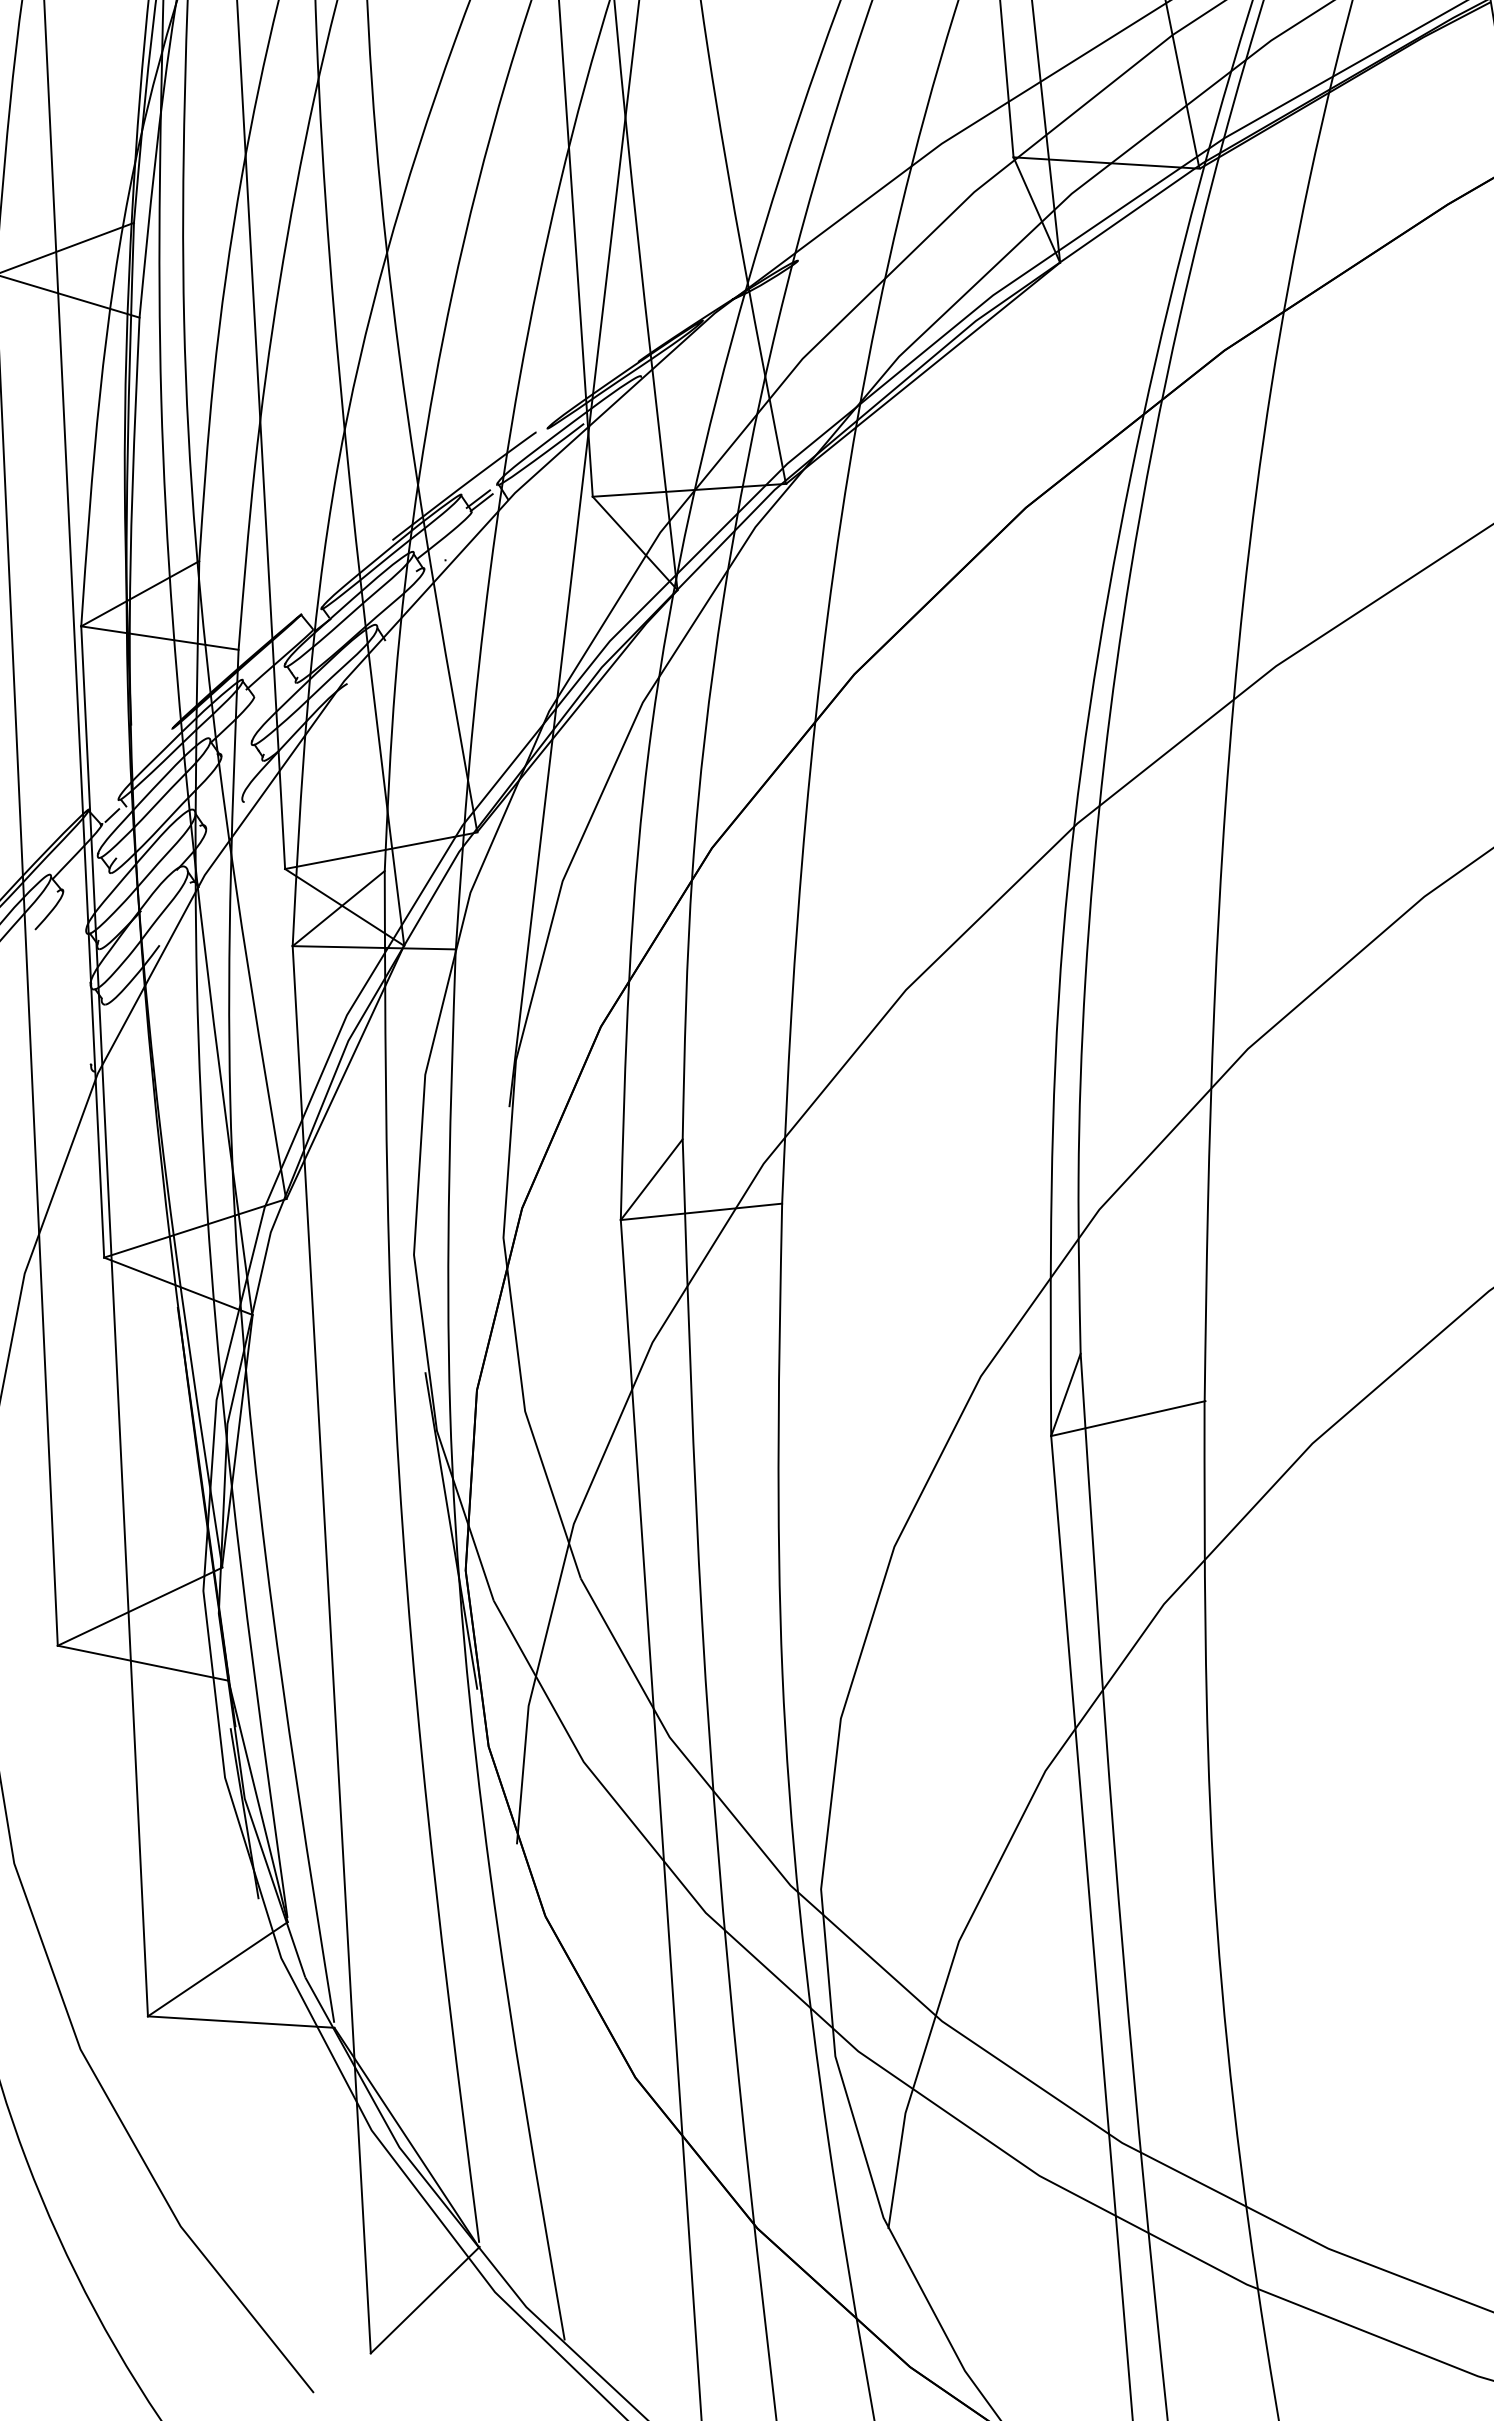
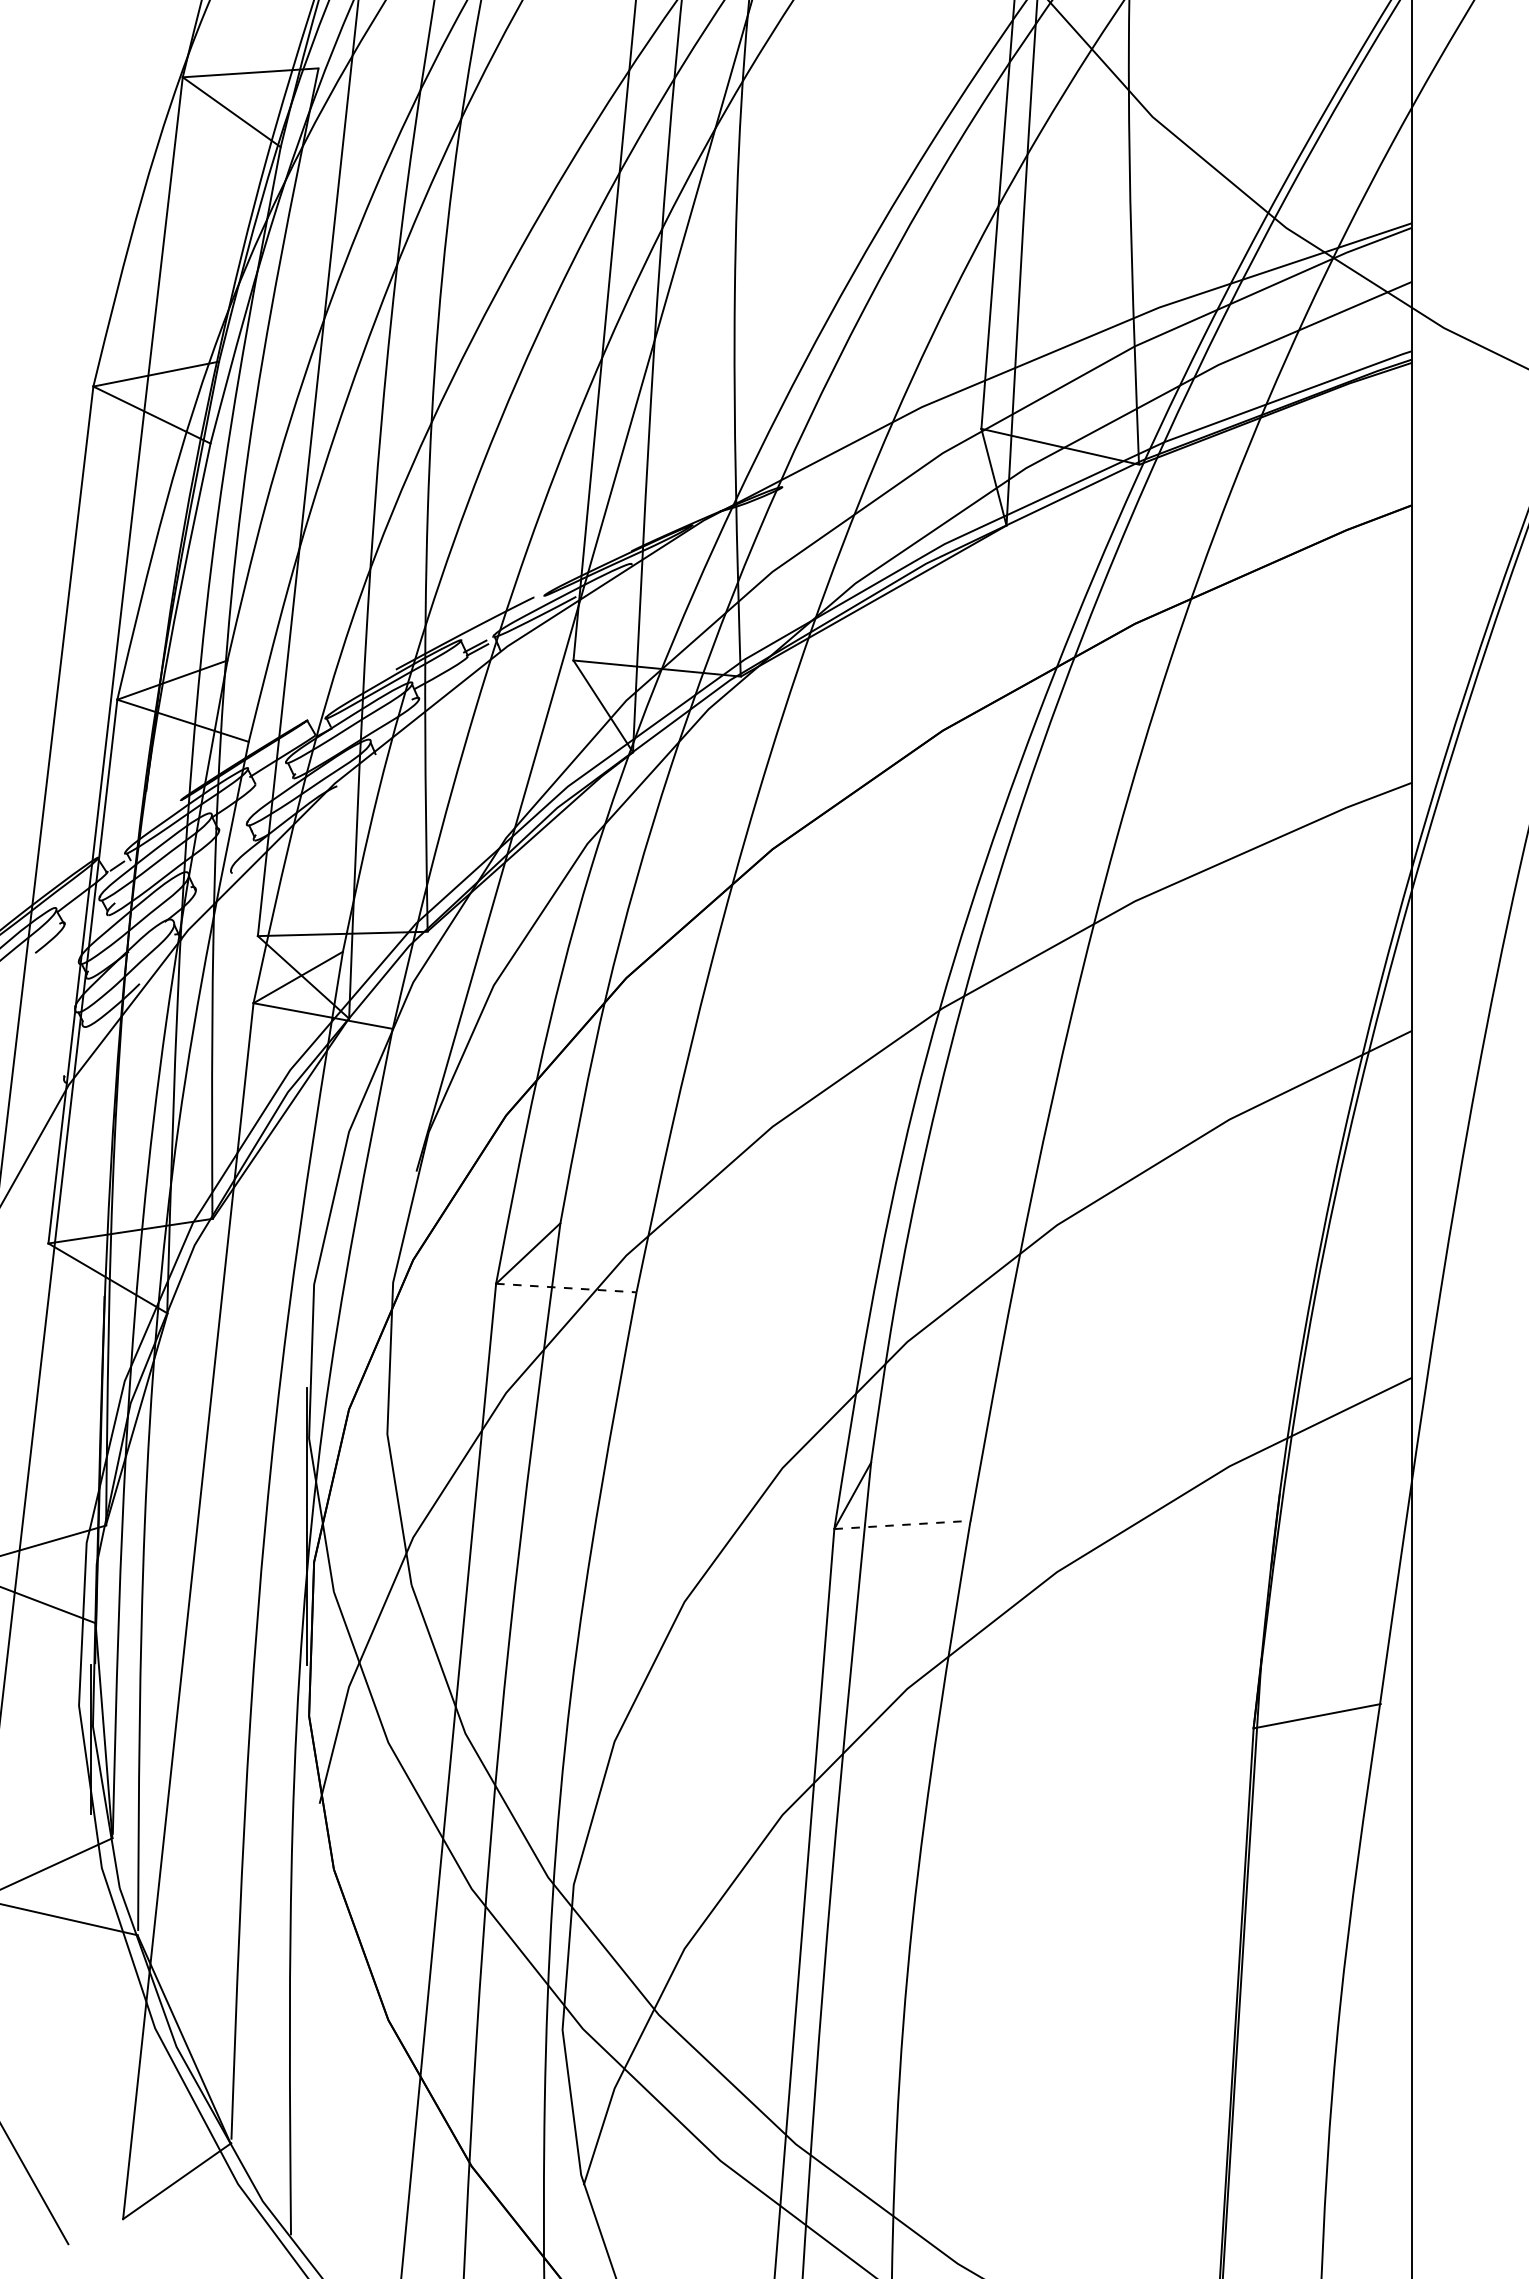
line: (701, 1212) -> (566, 1288), solid -> dashed
line: (1127, 1418) -> (902, 1524), solid -> dashed

